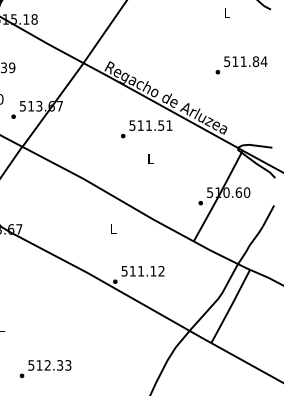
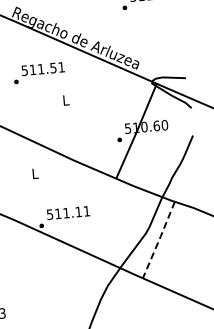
text: (146, 129) -> (39, 73), moved
text: (161, 271) -> (86, 211), 511.12 -> 511.11
line: (231, 306) -> (159, 240), solid -> dashed

